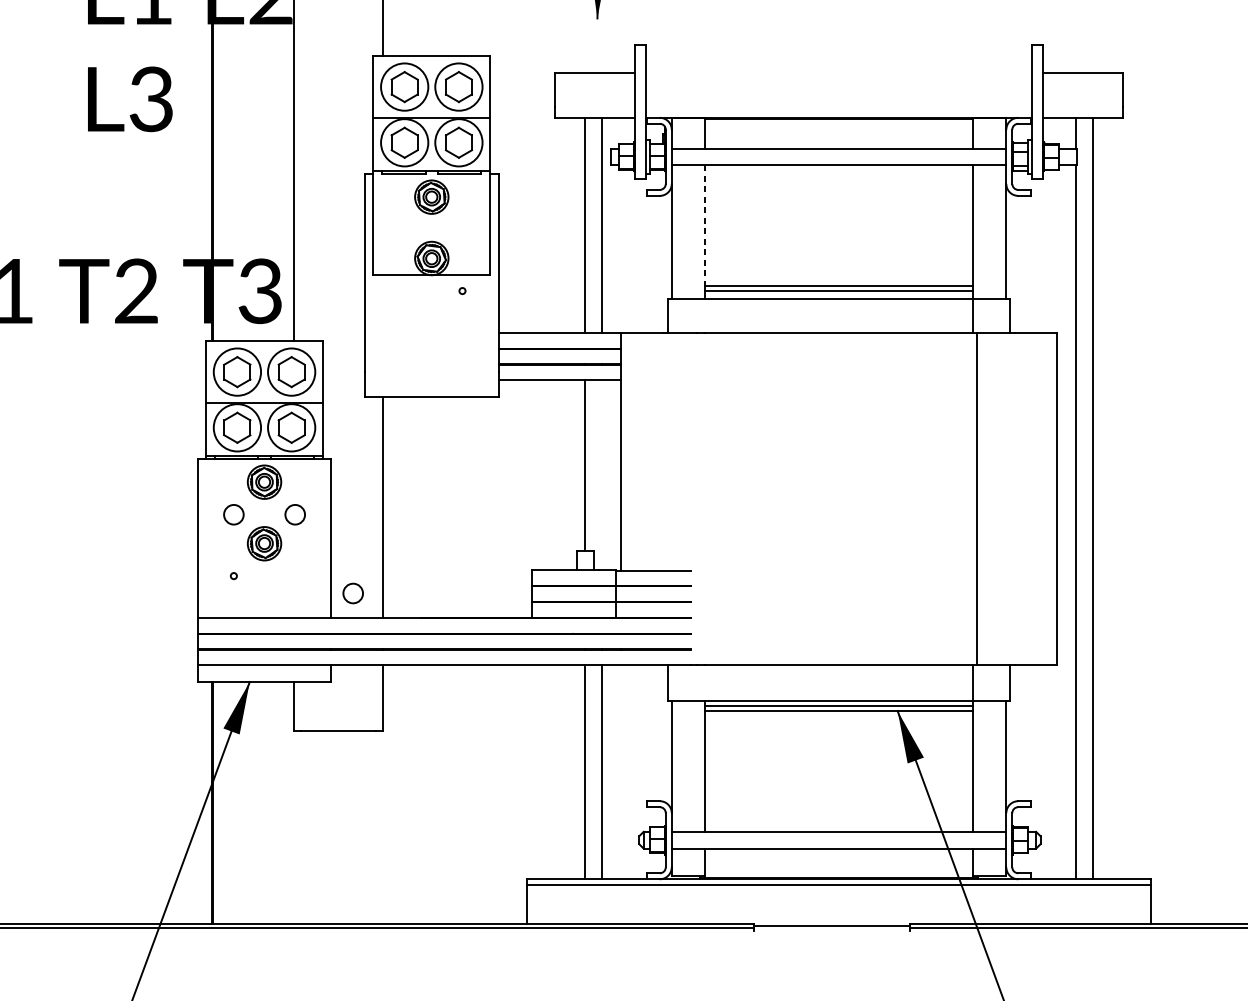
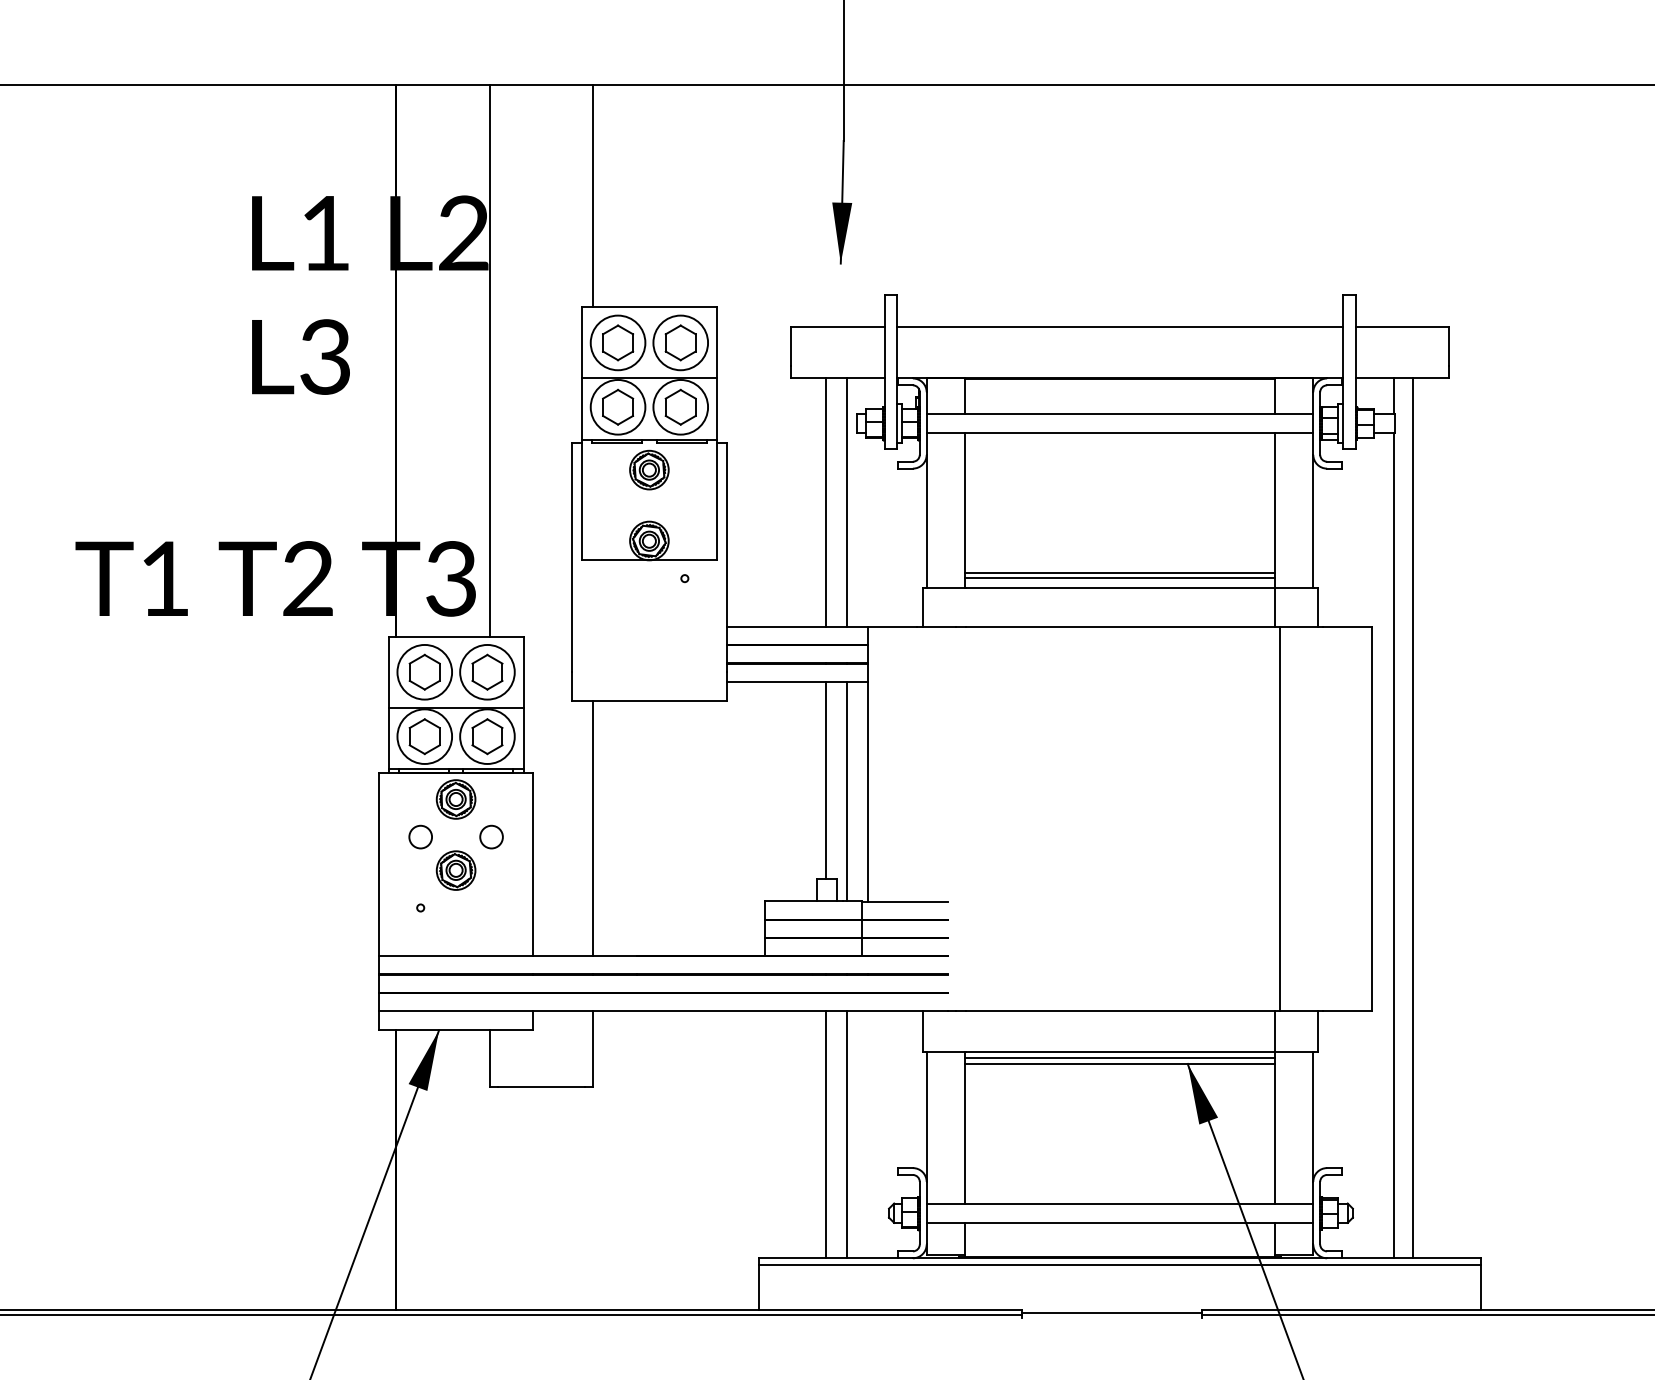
line: (838, 72) -> (1119, 326), added
line: (705, 226) -> (965, 503), dashed -> solid
line: (602, 475) -> (846, 791), added
circle: (353, 592) -> (558, 927), removed

